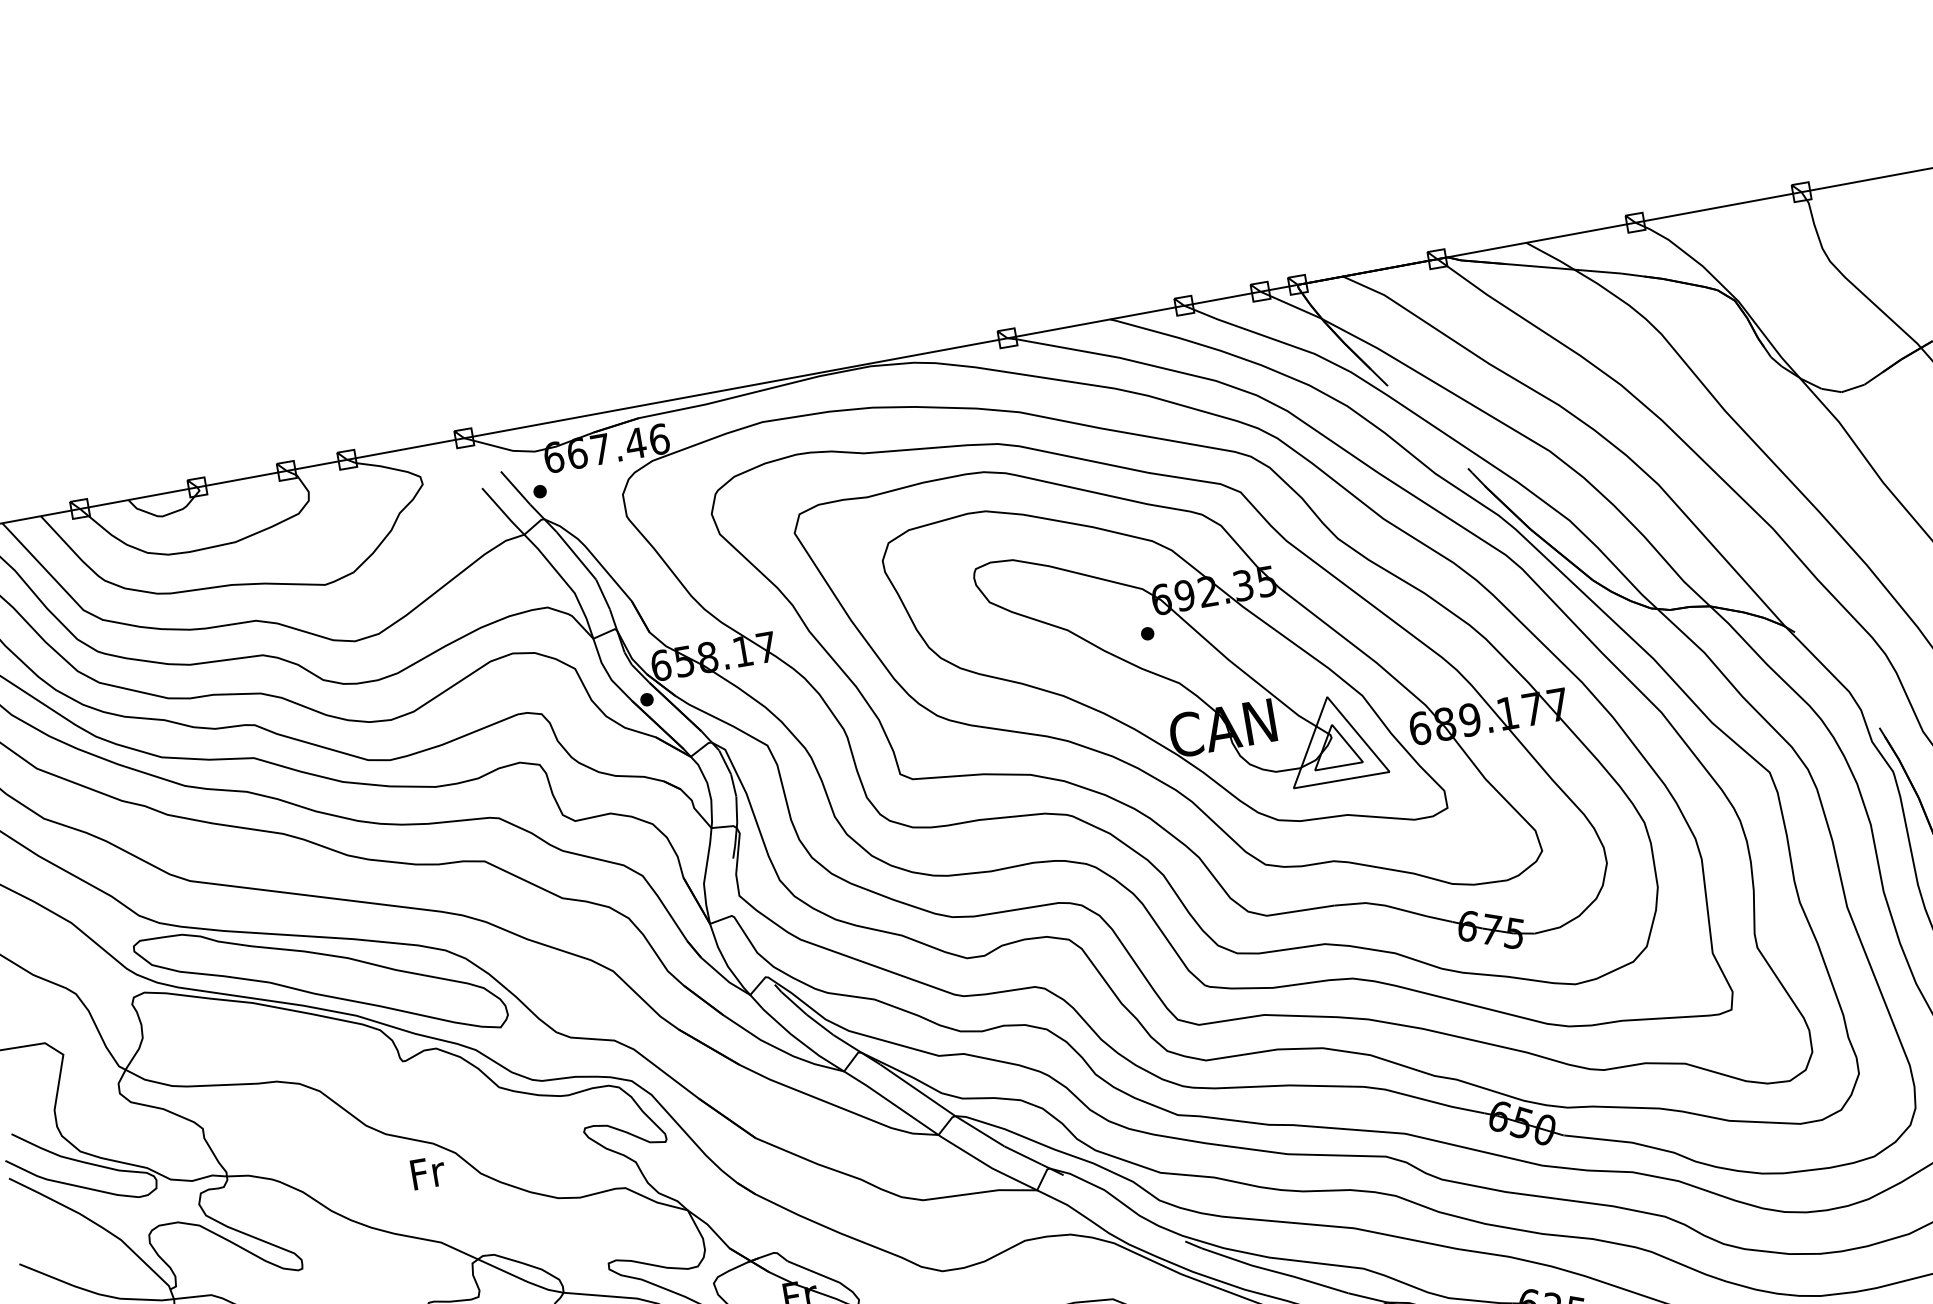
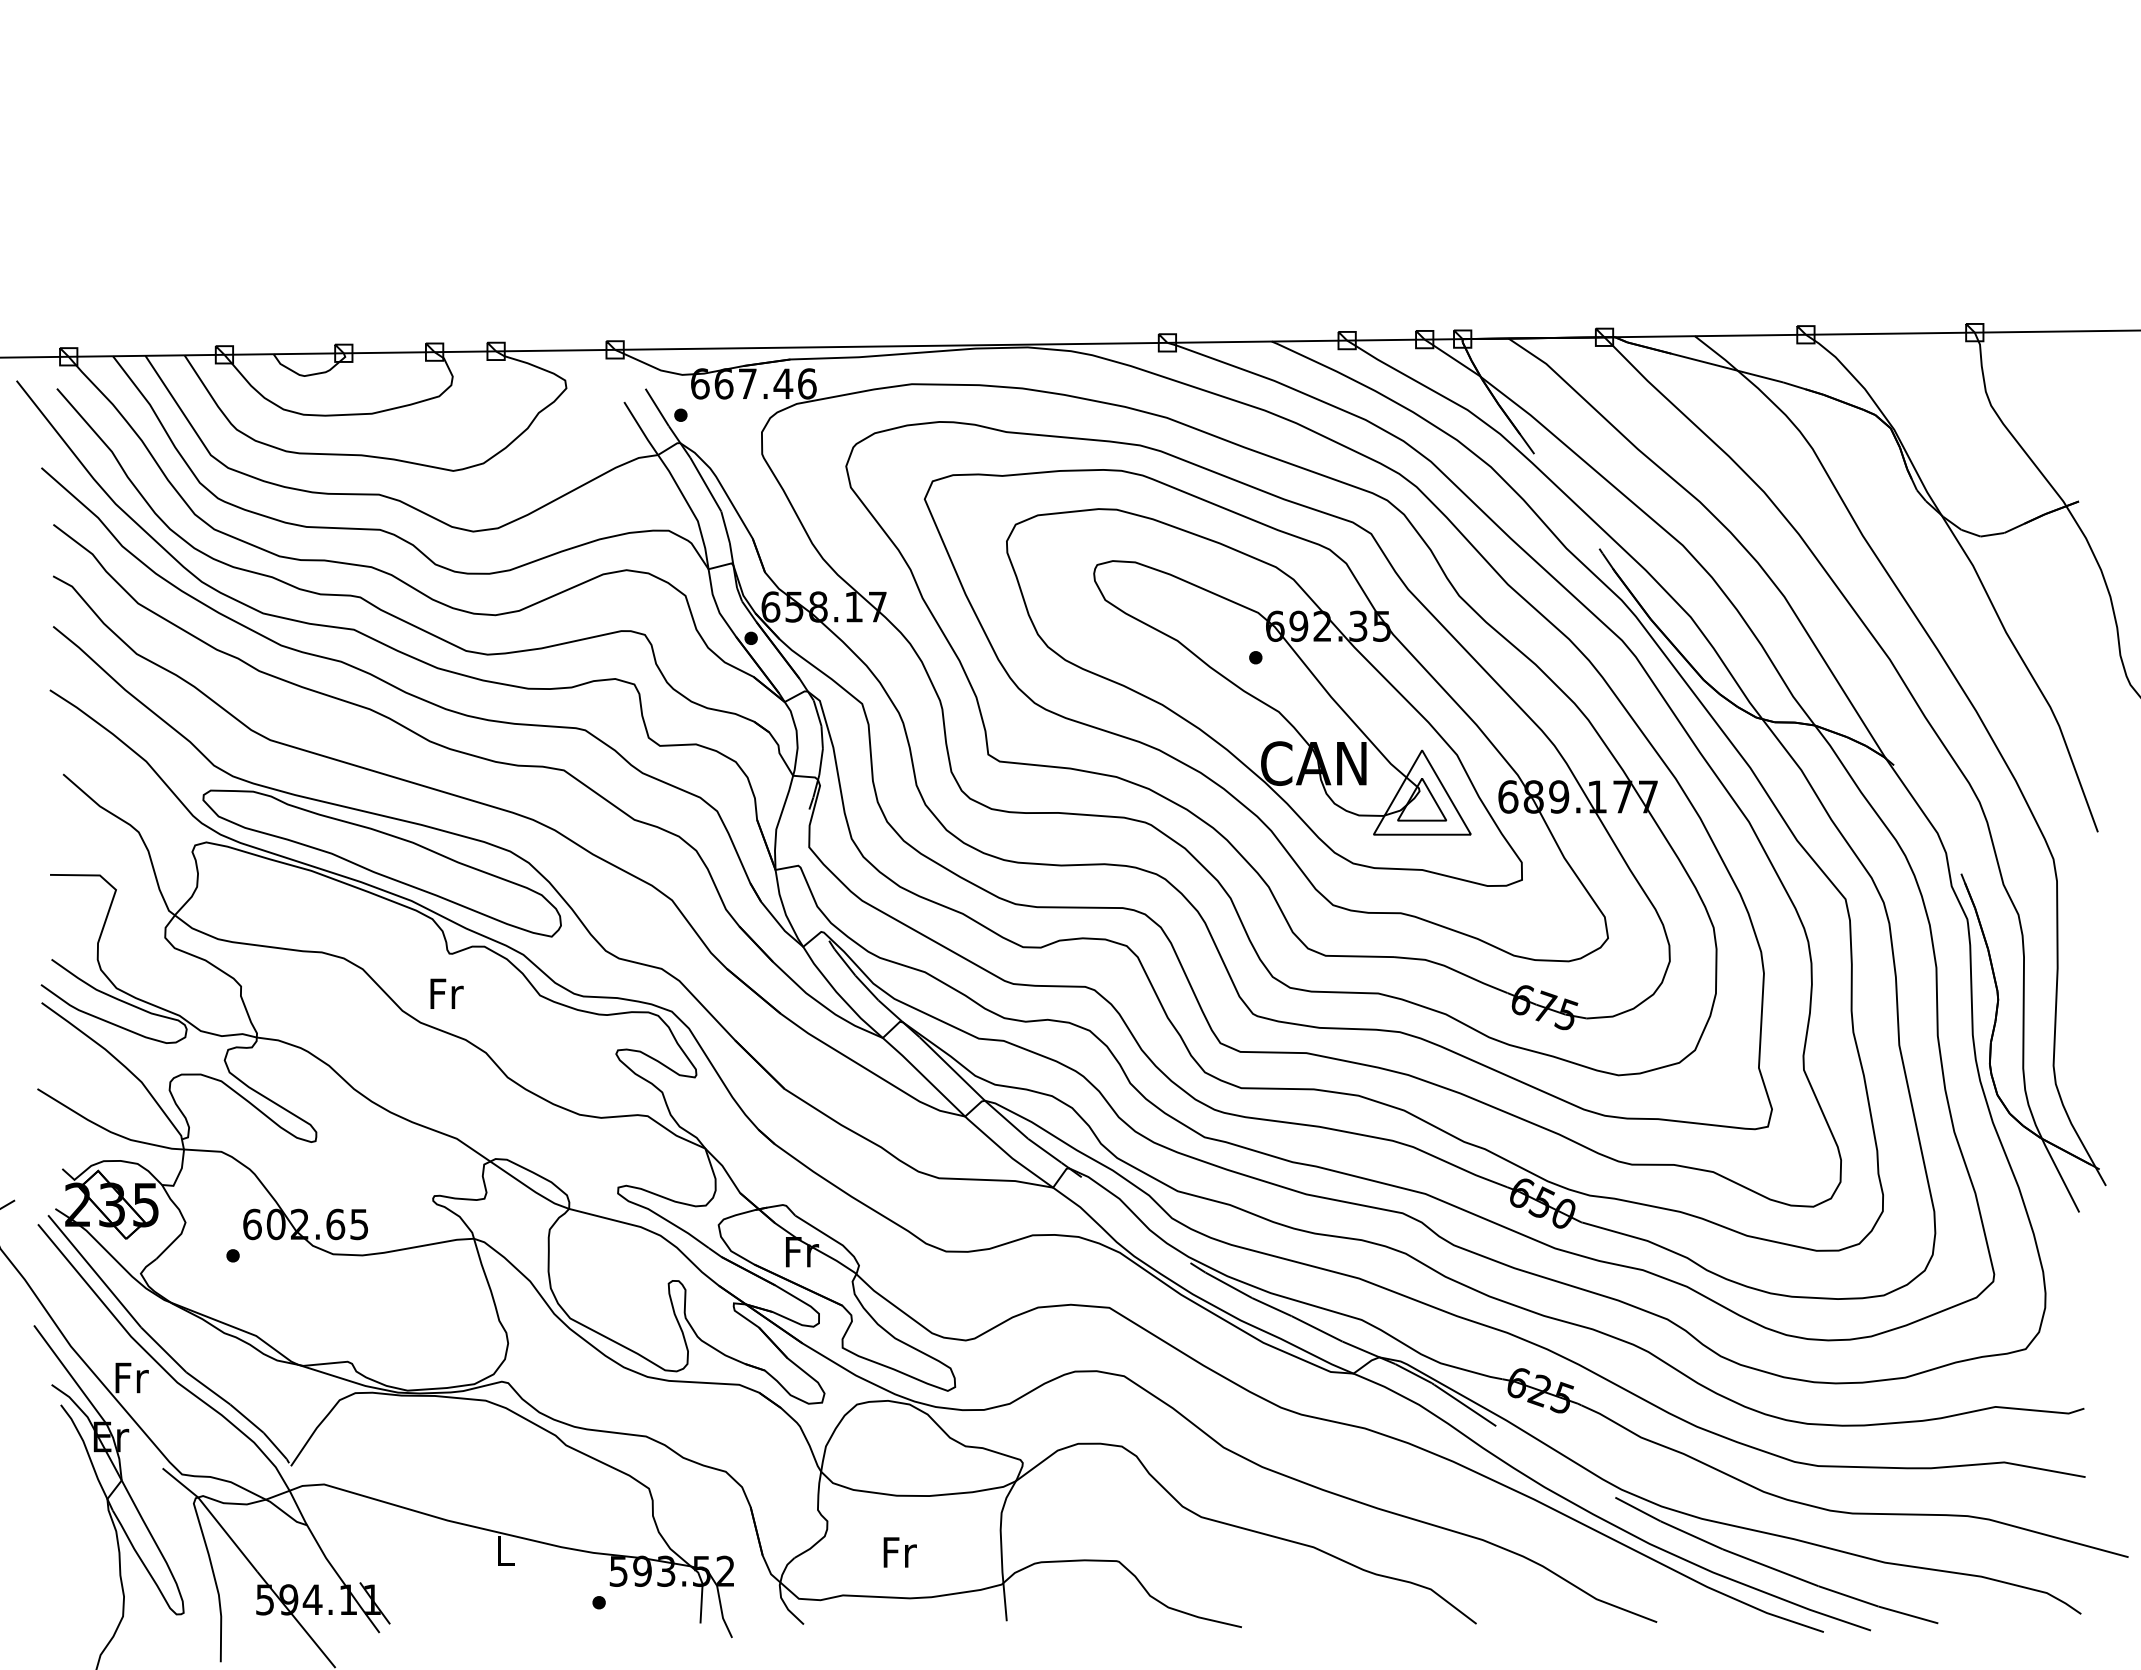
text: (427, 1172) -> (446, 993), moved

